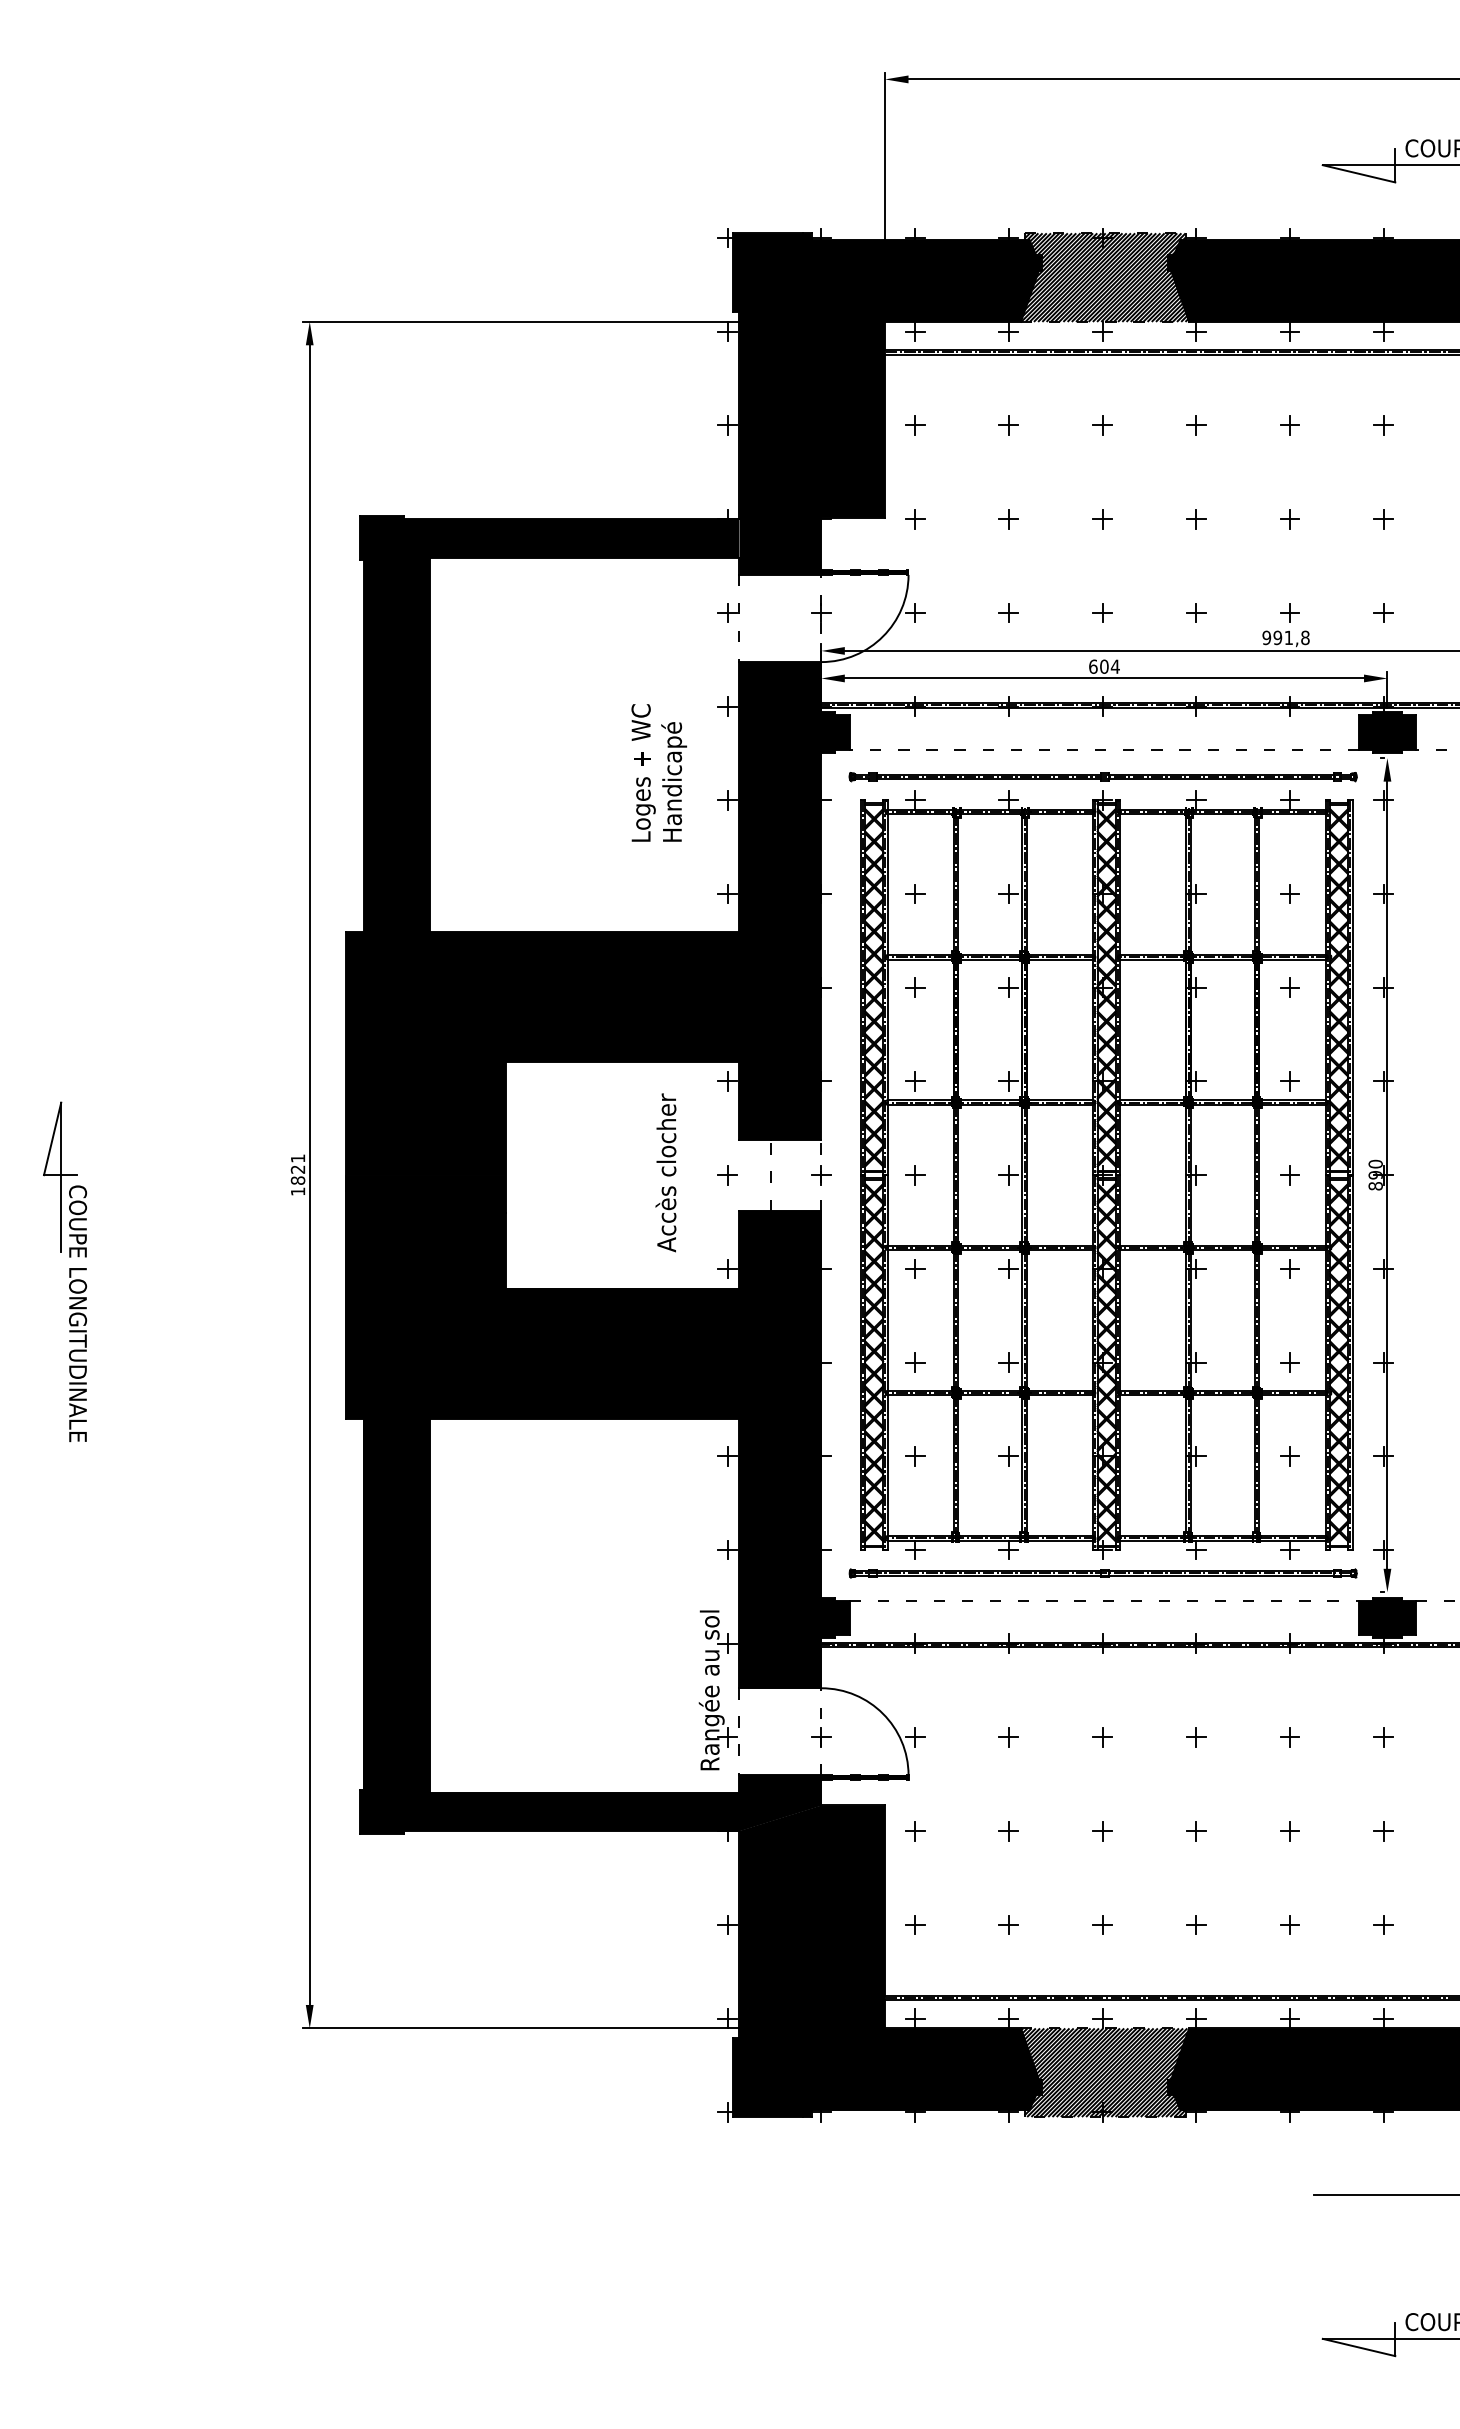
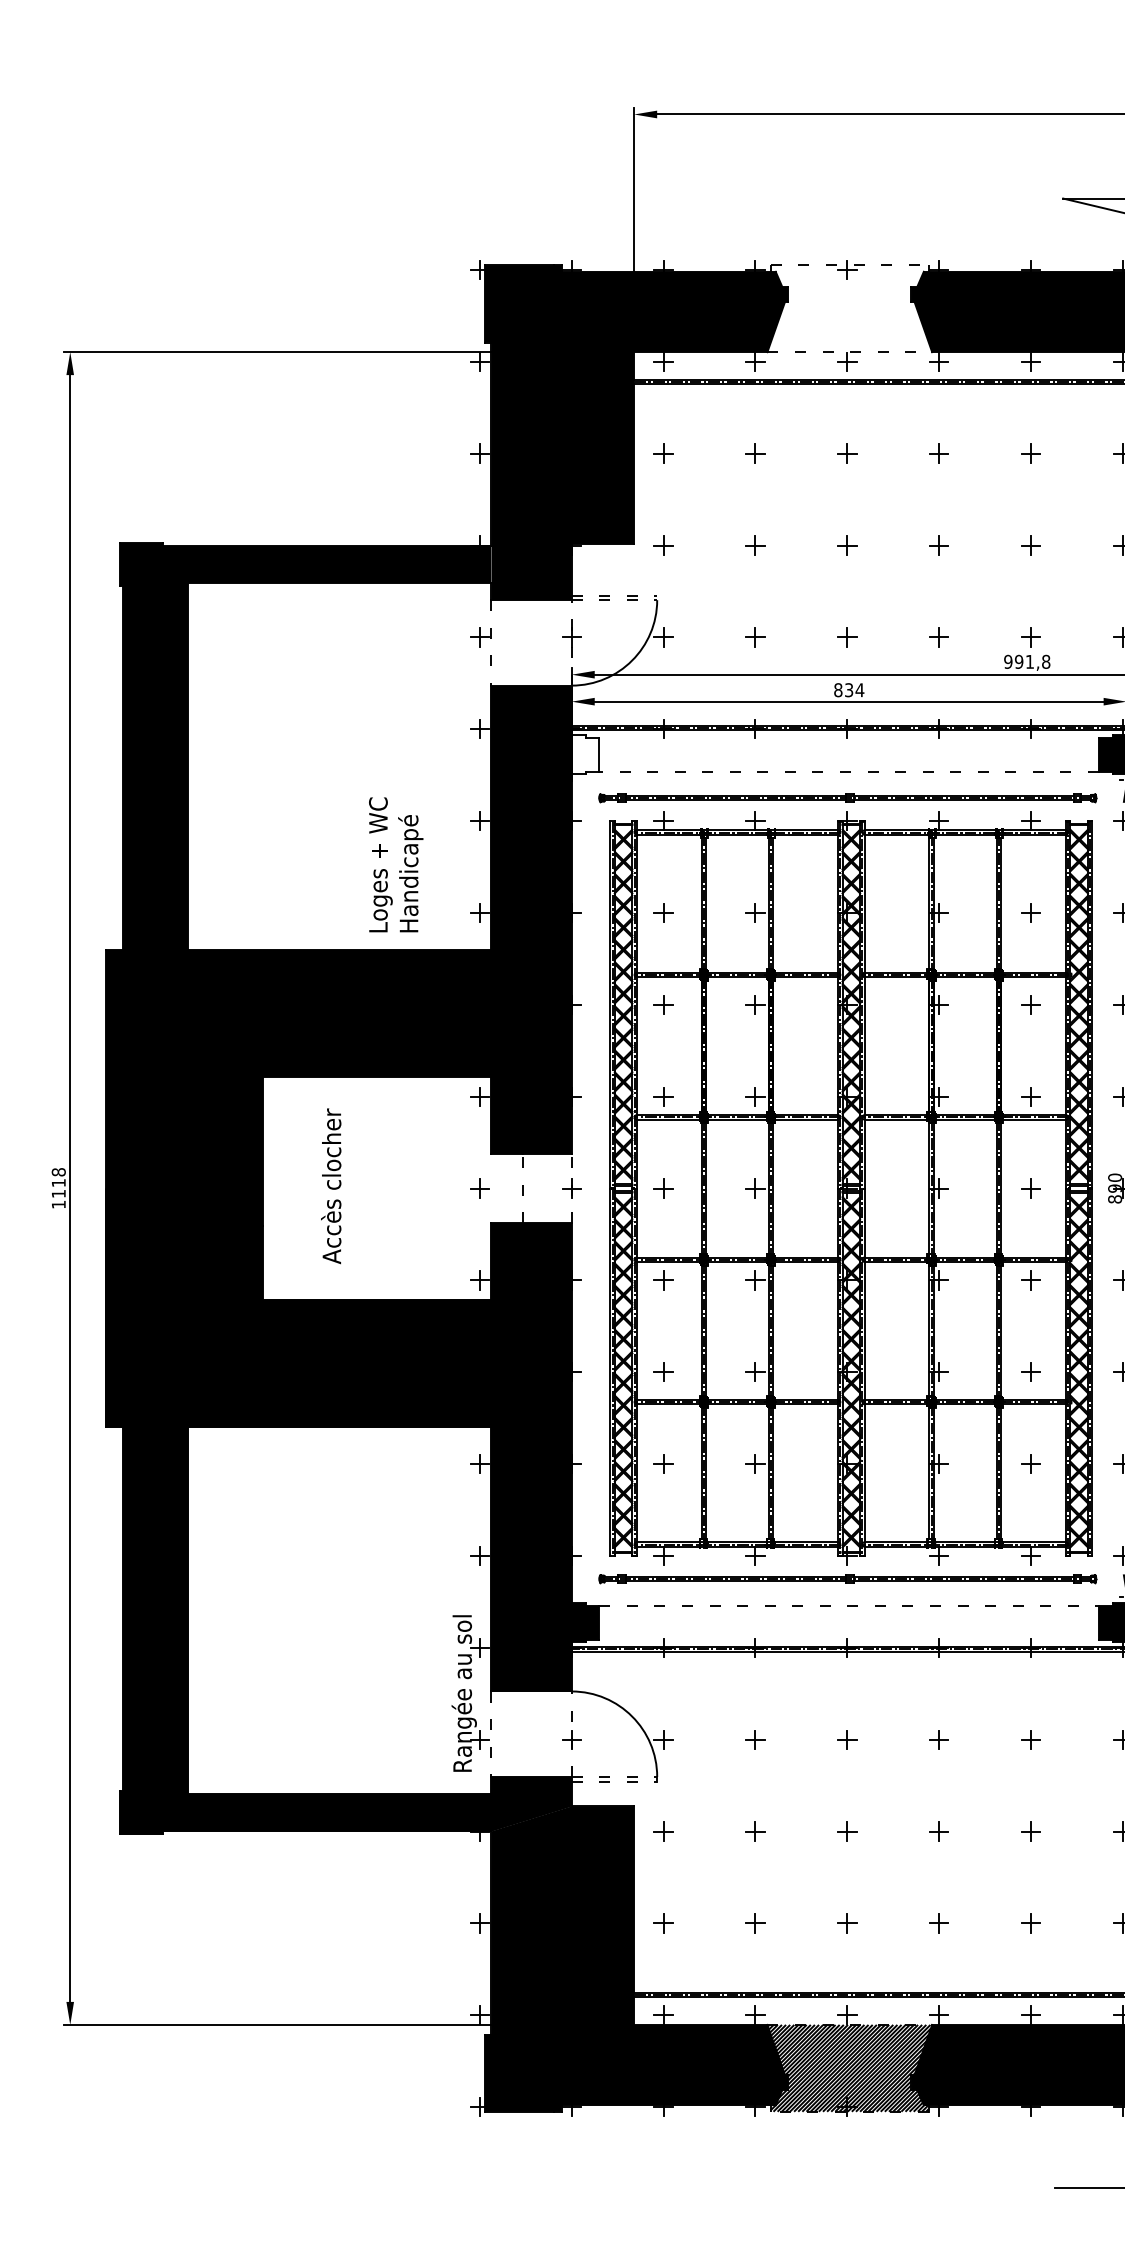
hatch: (1104, 277) -> (849, 308), removed
fill: (864, 572) -> (614, 597), removed
text: (1098, 666) -> (843, 689), 604 -> 834
fill: (835, 732) -> (585, 754), removed
text: (658, 772) -> (395, 864), moved
text: (297, 1169) -> (58, 1182), 1821 -> 1118
text: (665, 1172) -> (330, 1185), moved
fill: (864, 1777) -> (614, 1778), removed

